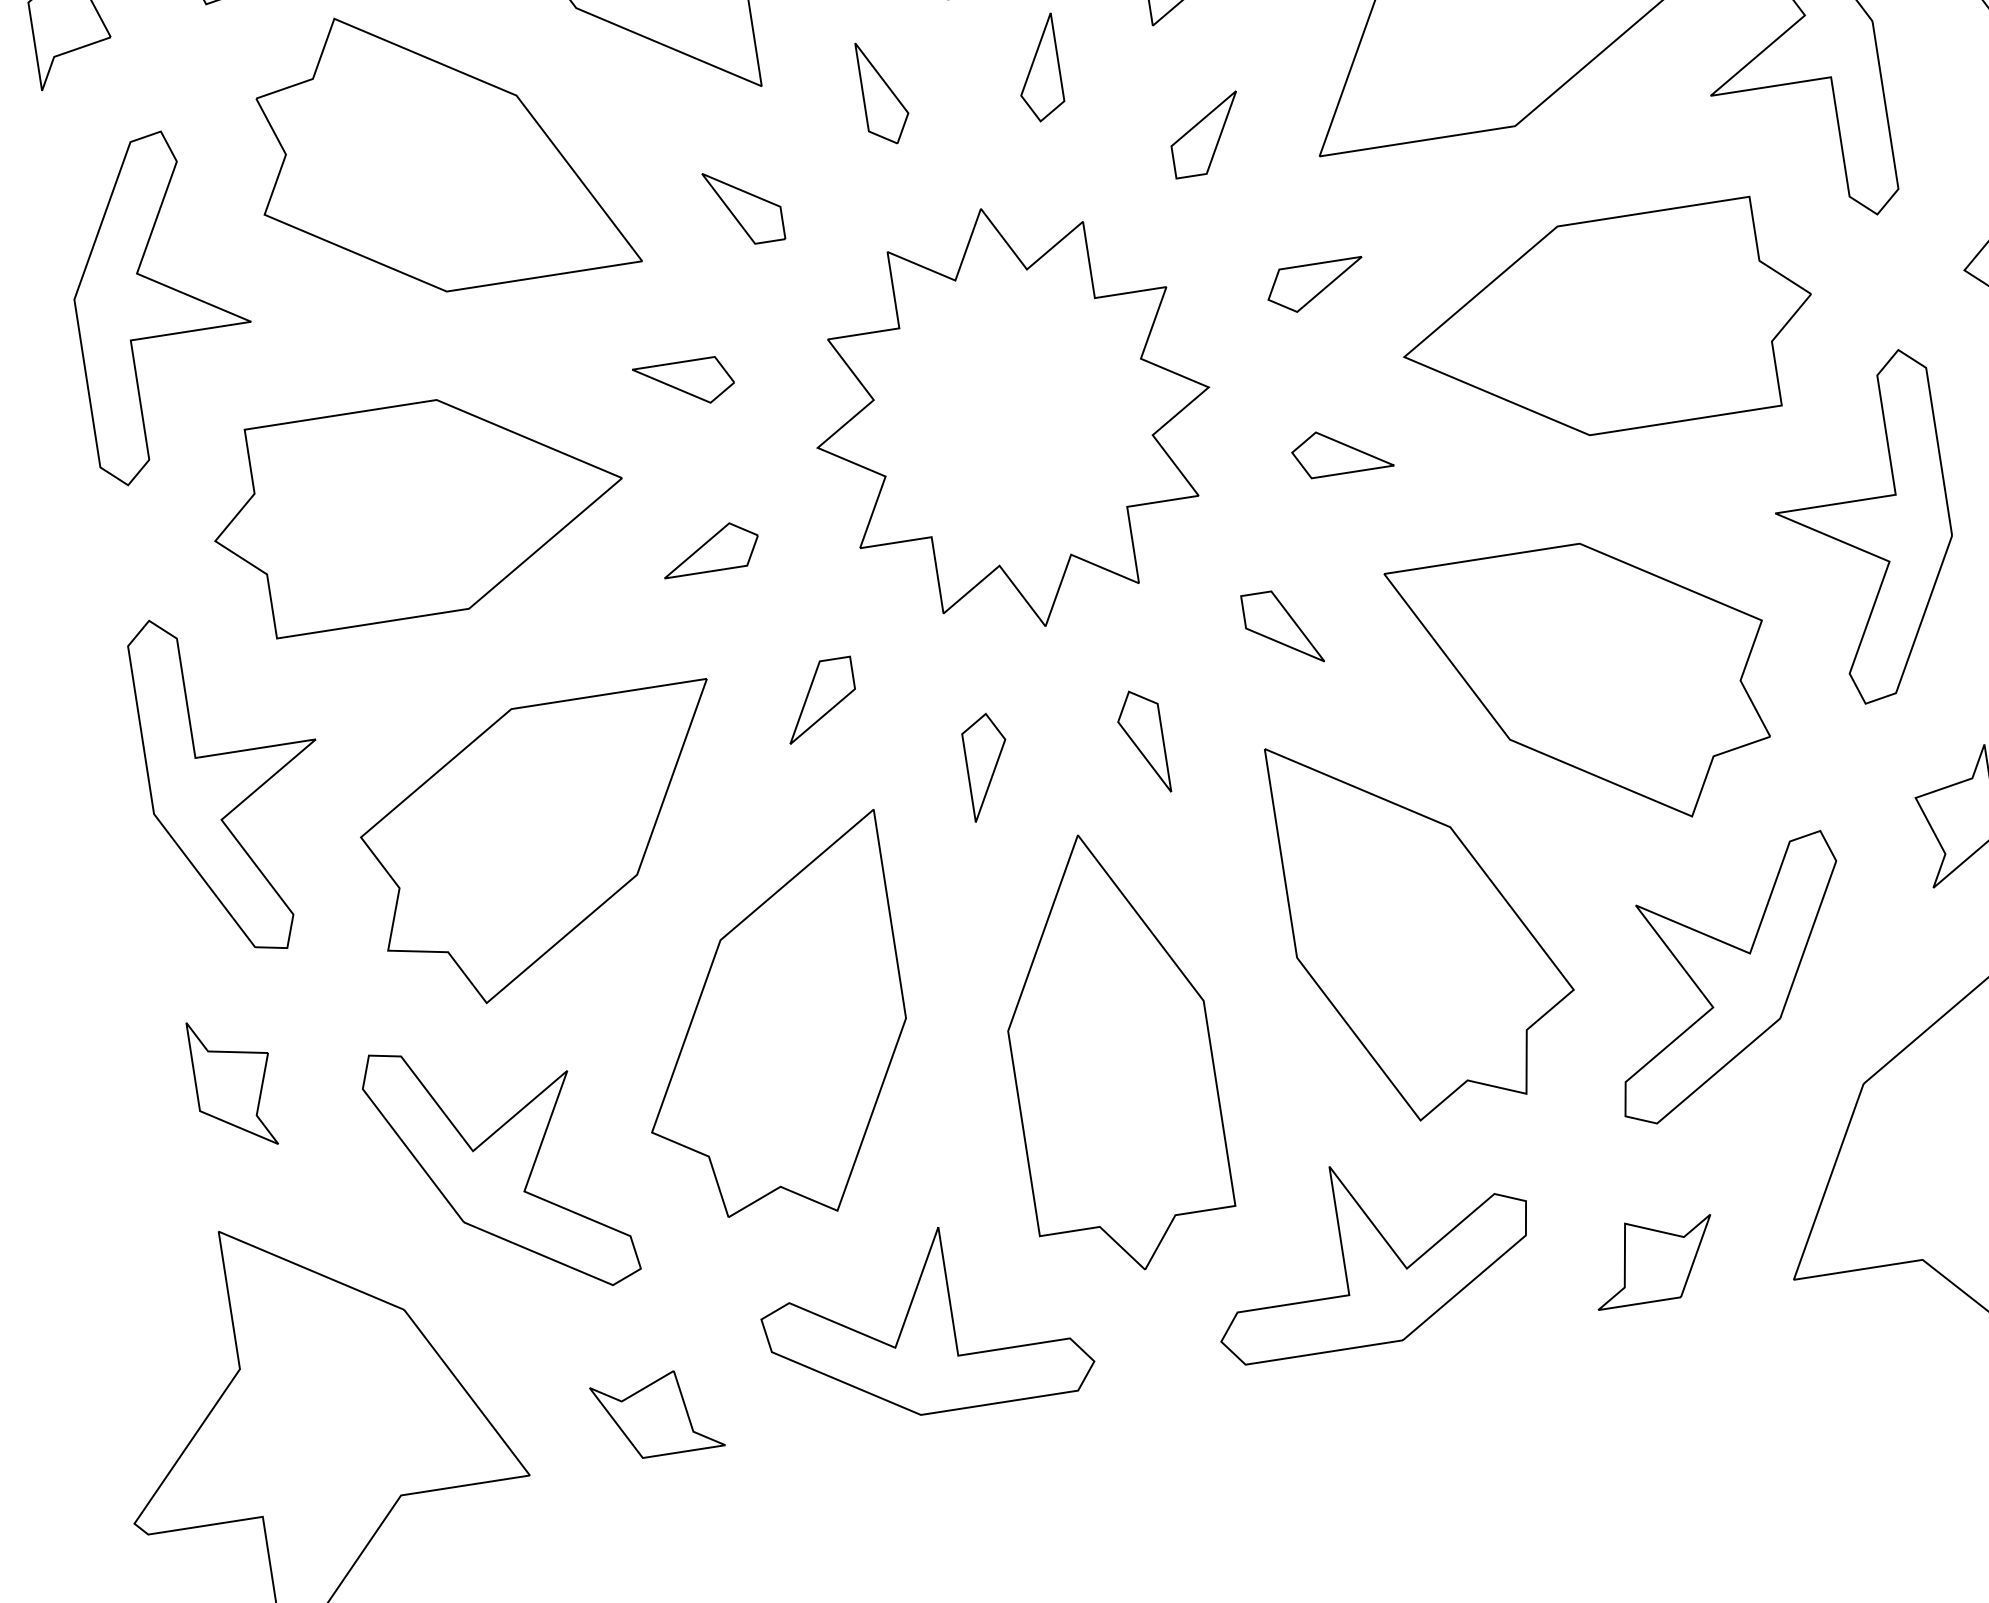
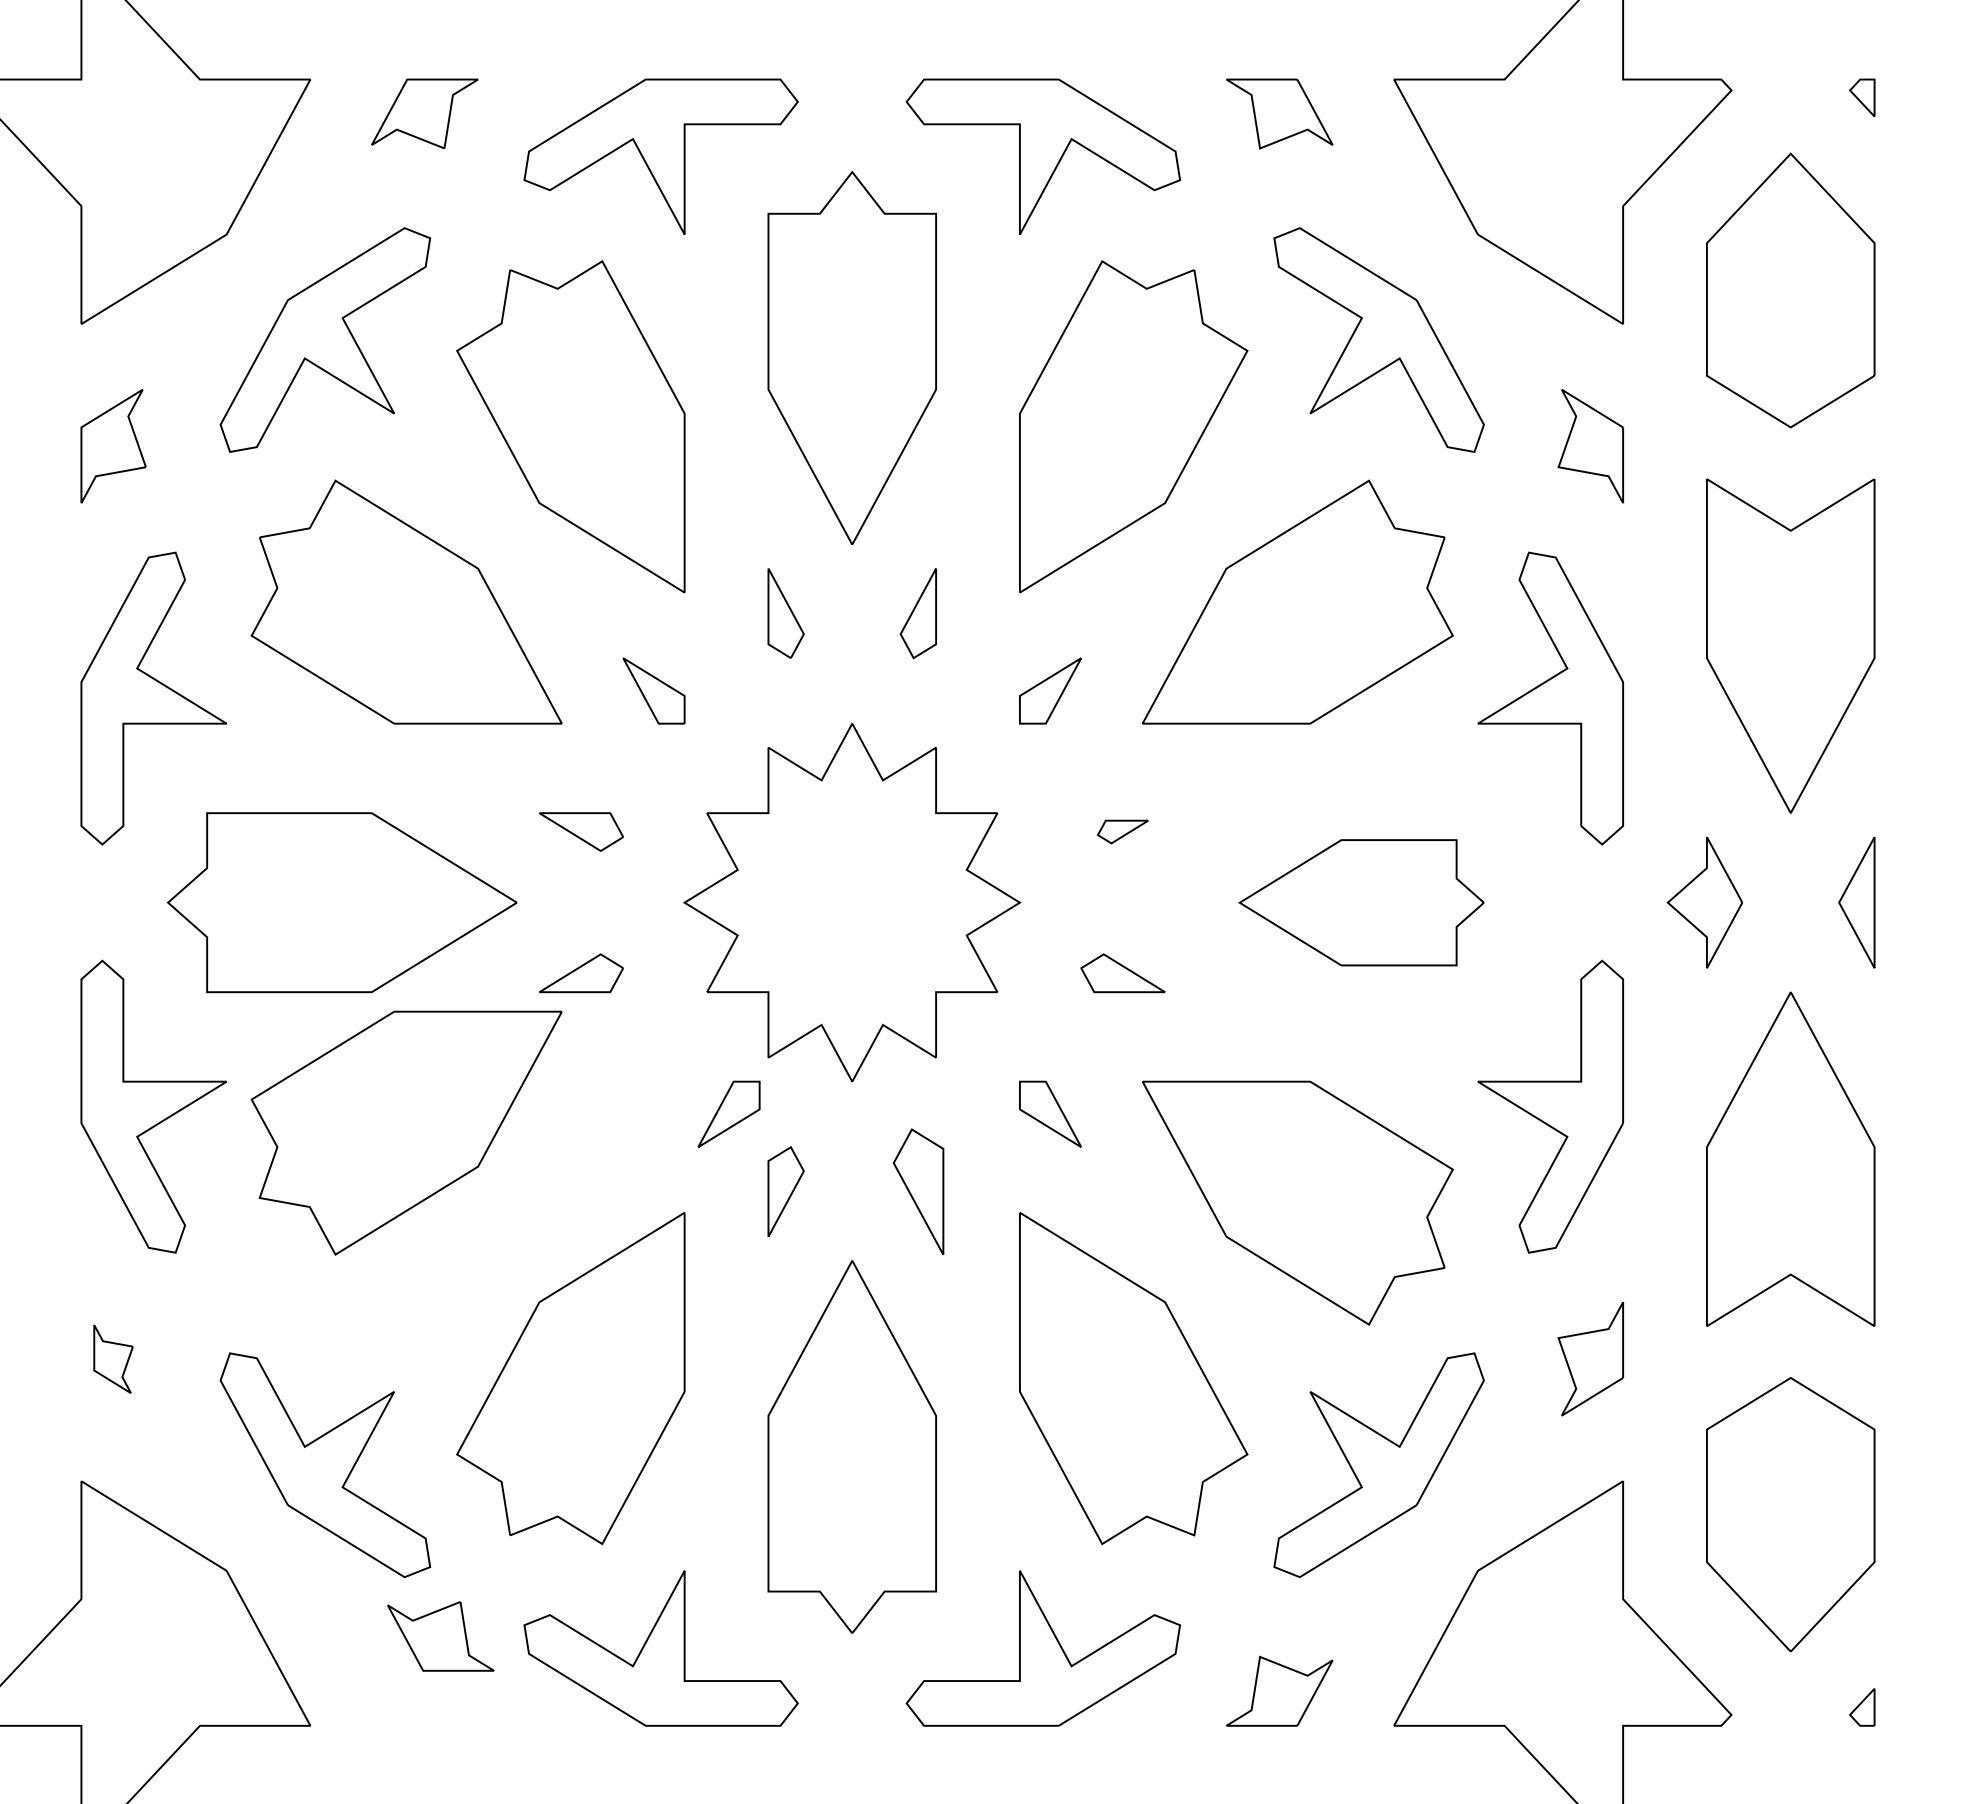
part: (1315, 285) -> (1122, 831), size x0.6
part: (1607, 325) -> (1361, 902), size x0.7
part: (819, 699) -> (728, 1113), moved
part: (1141, 742) -> (917, 1191), size x1.4
part: (547, 847) -> (406, 1132), moved
part: (234, 1083) -> (113, 1359), size x0.6
part: (656, 1414) -> (440, 1636), moved

